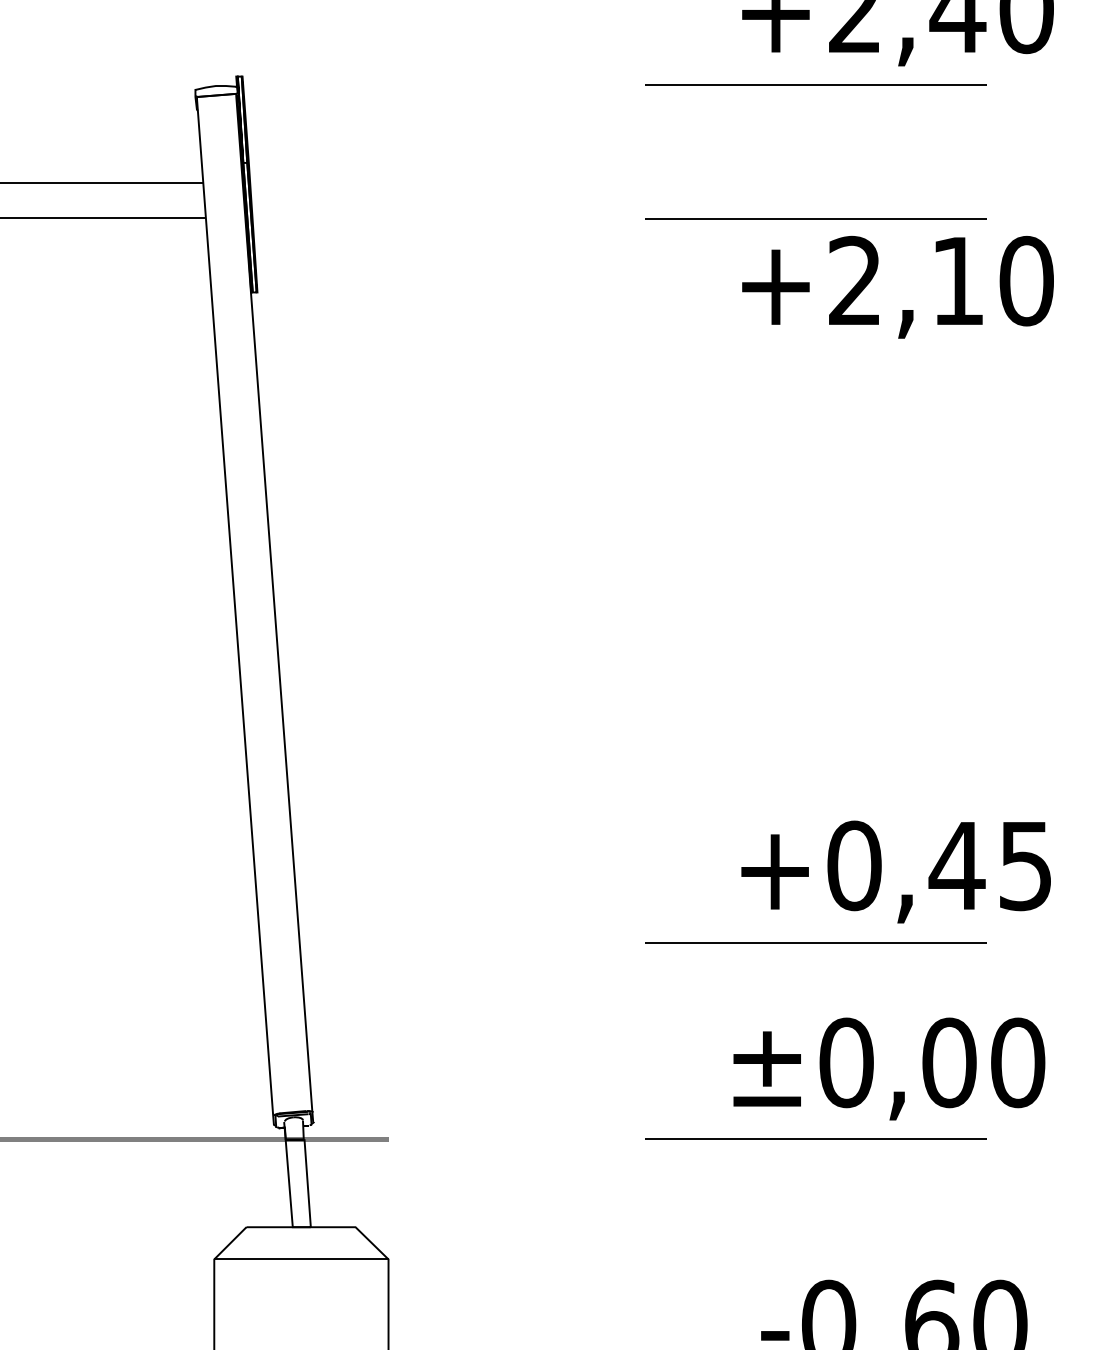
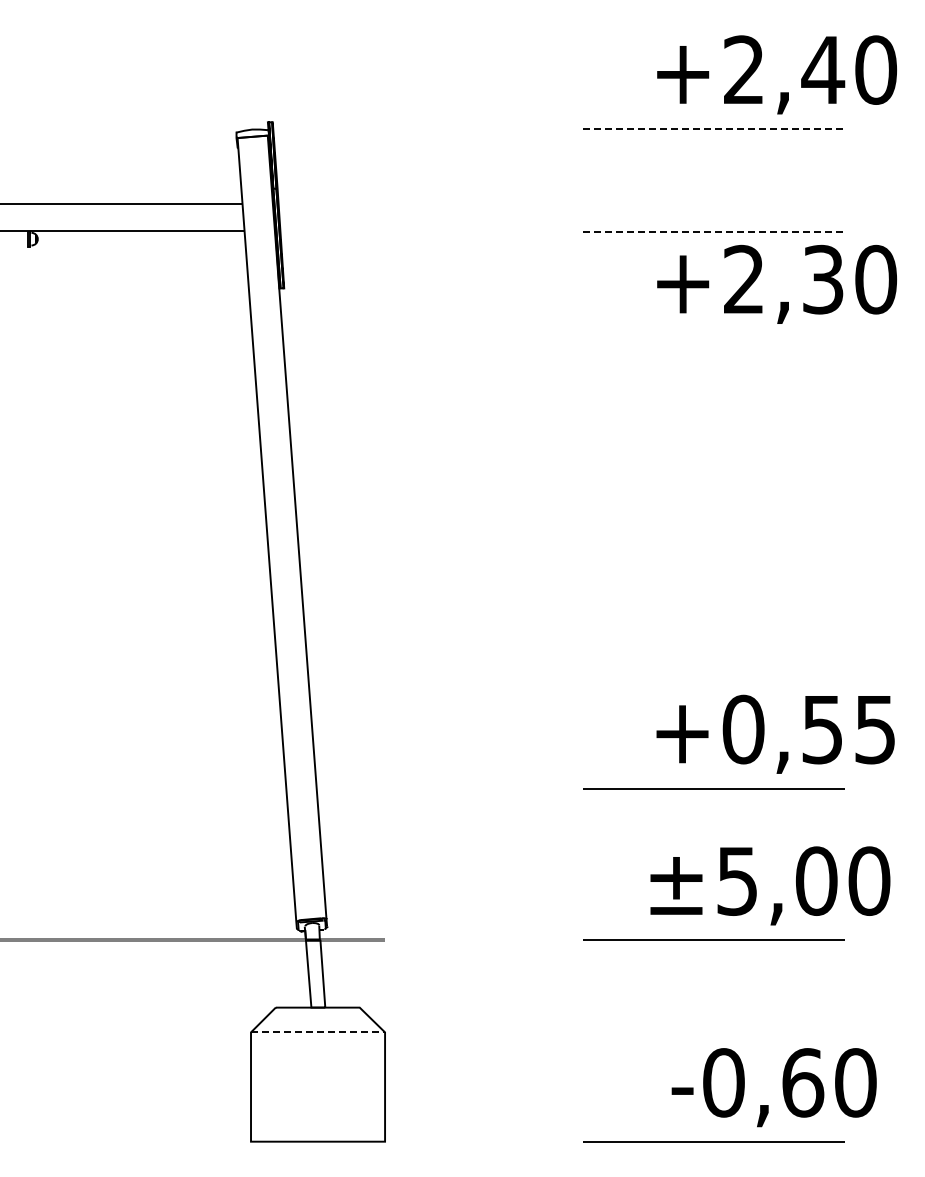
line: (816, 84) -> (714, 128), solid -> dashed
line: (816, 219) -> (714, 232), solid -> dashed
text: (958, 280) -> (823, 279), +2,10 -> +2,30
text: (957, 867) -> (822, 730), +0,45 -> +0,55
text: (846, 1061) -> (737, 880), ±0,00 -> ±5,00
line: (302, 1259) -> (318, 1032), solid -> dashed

